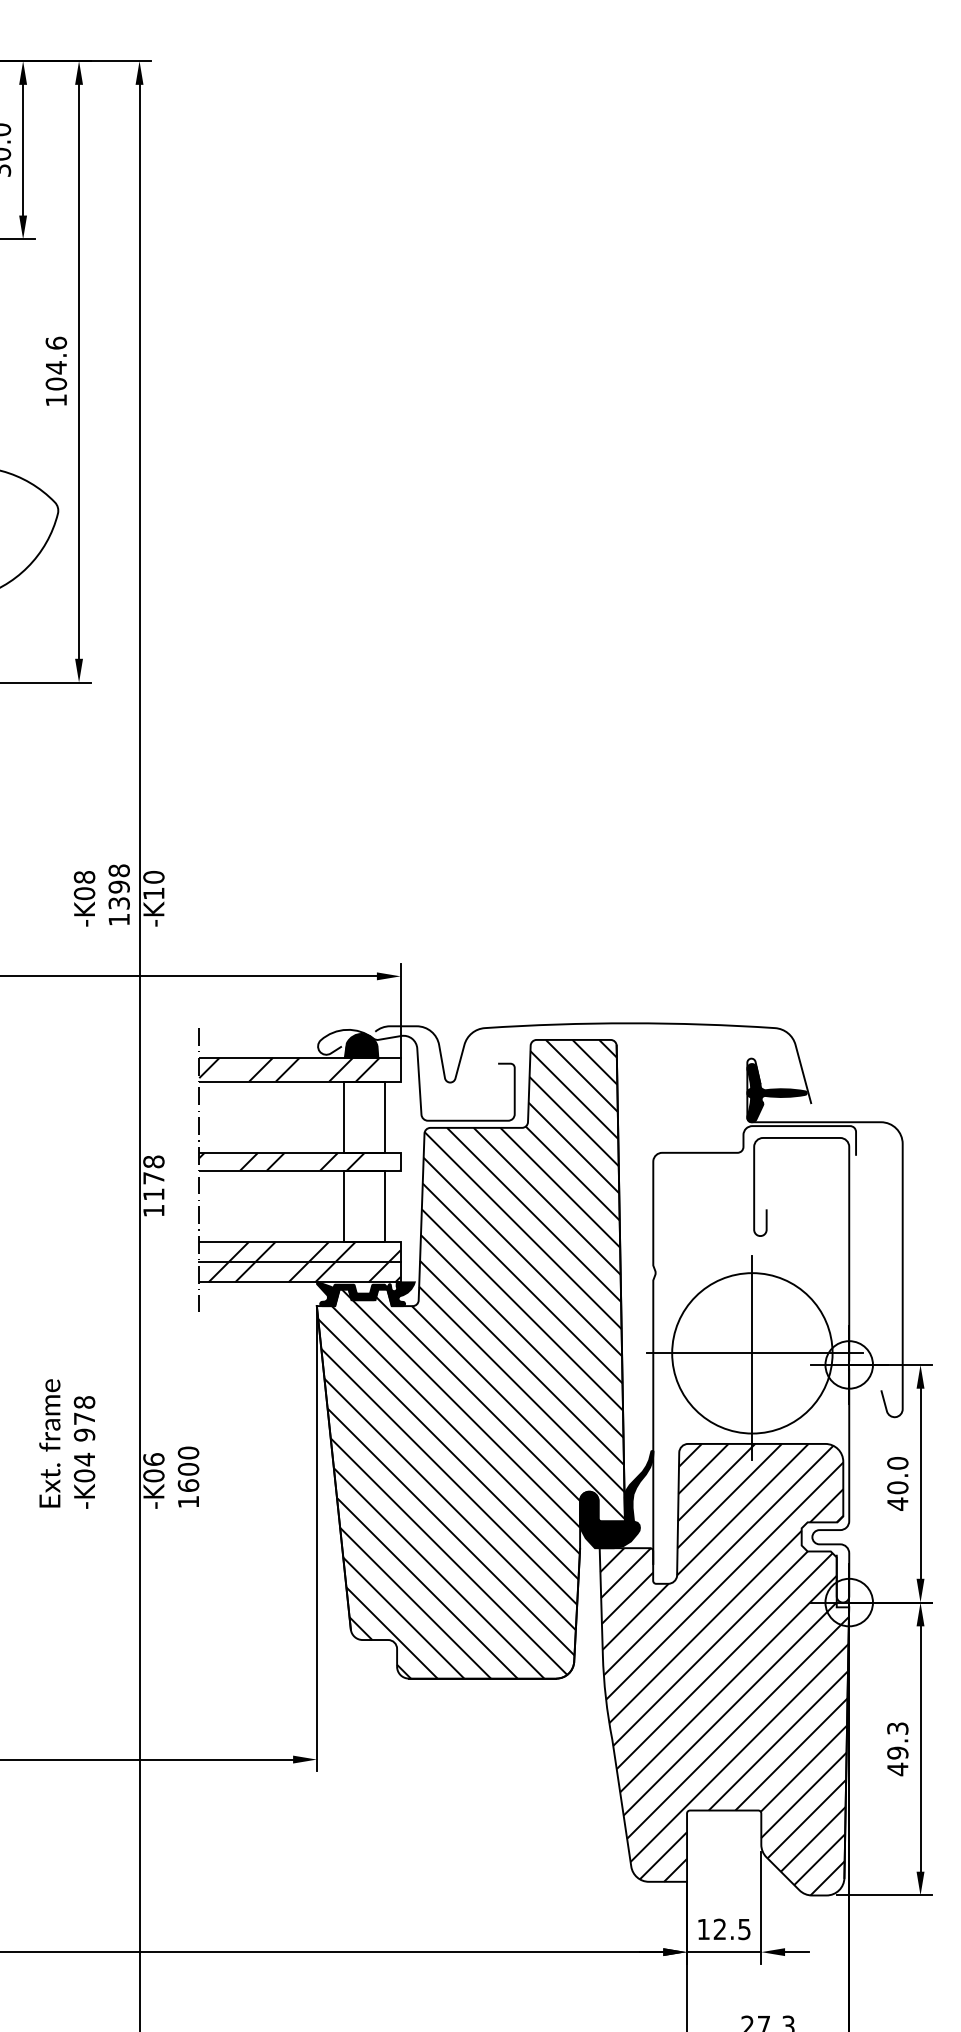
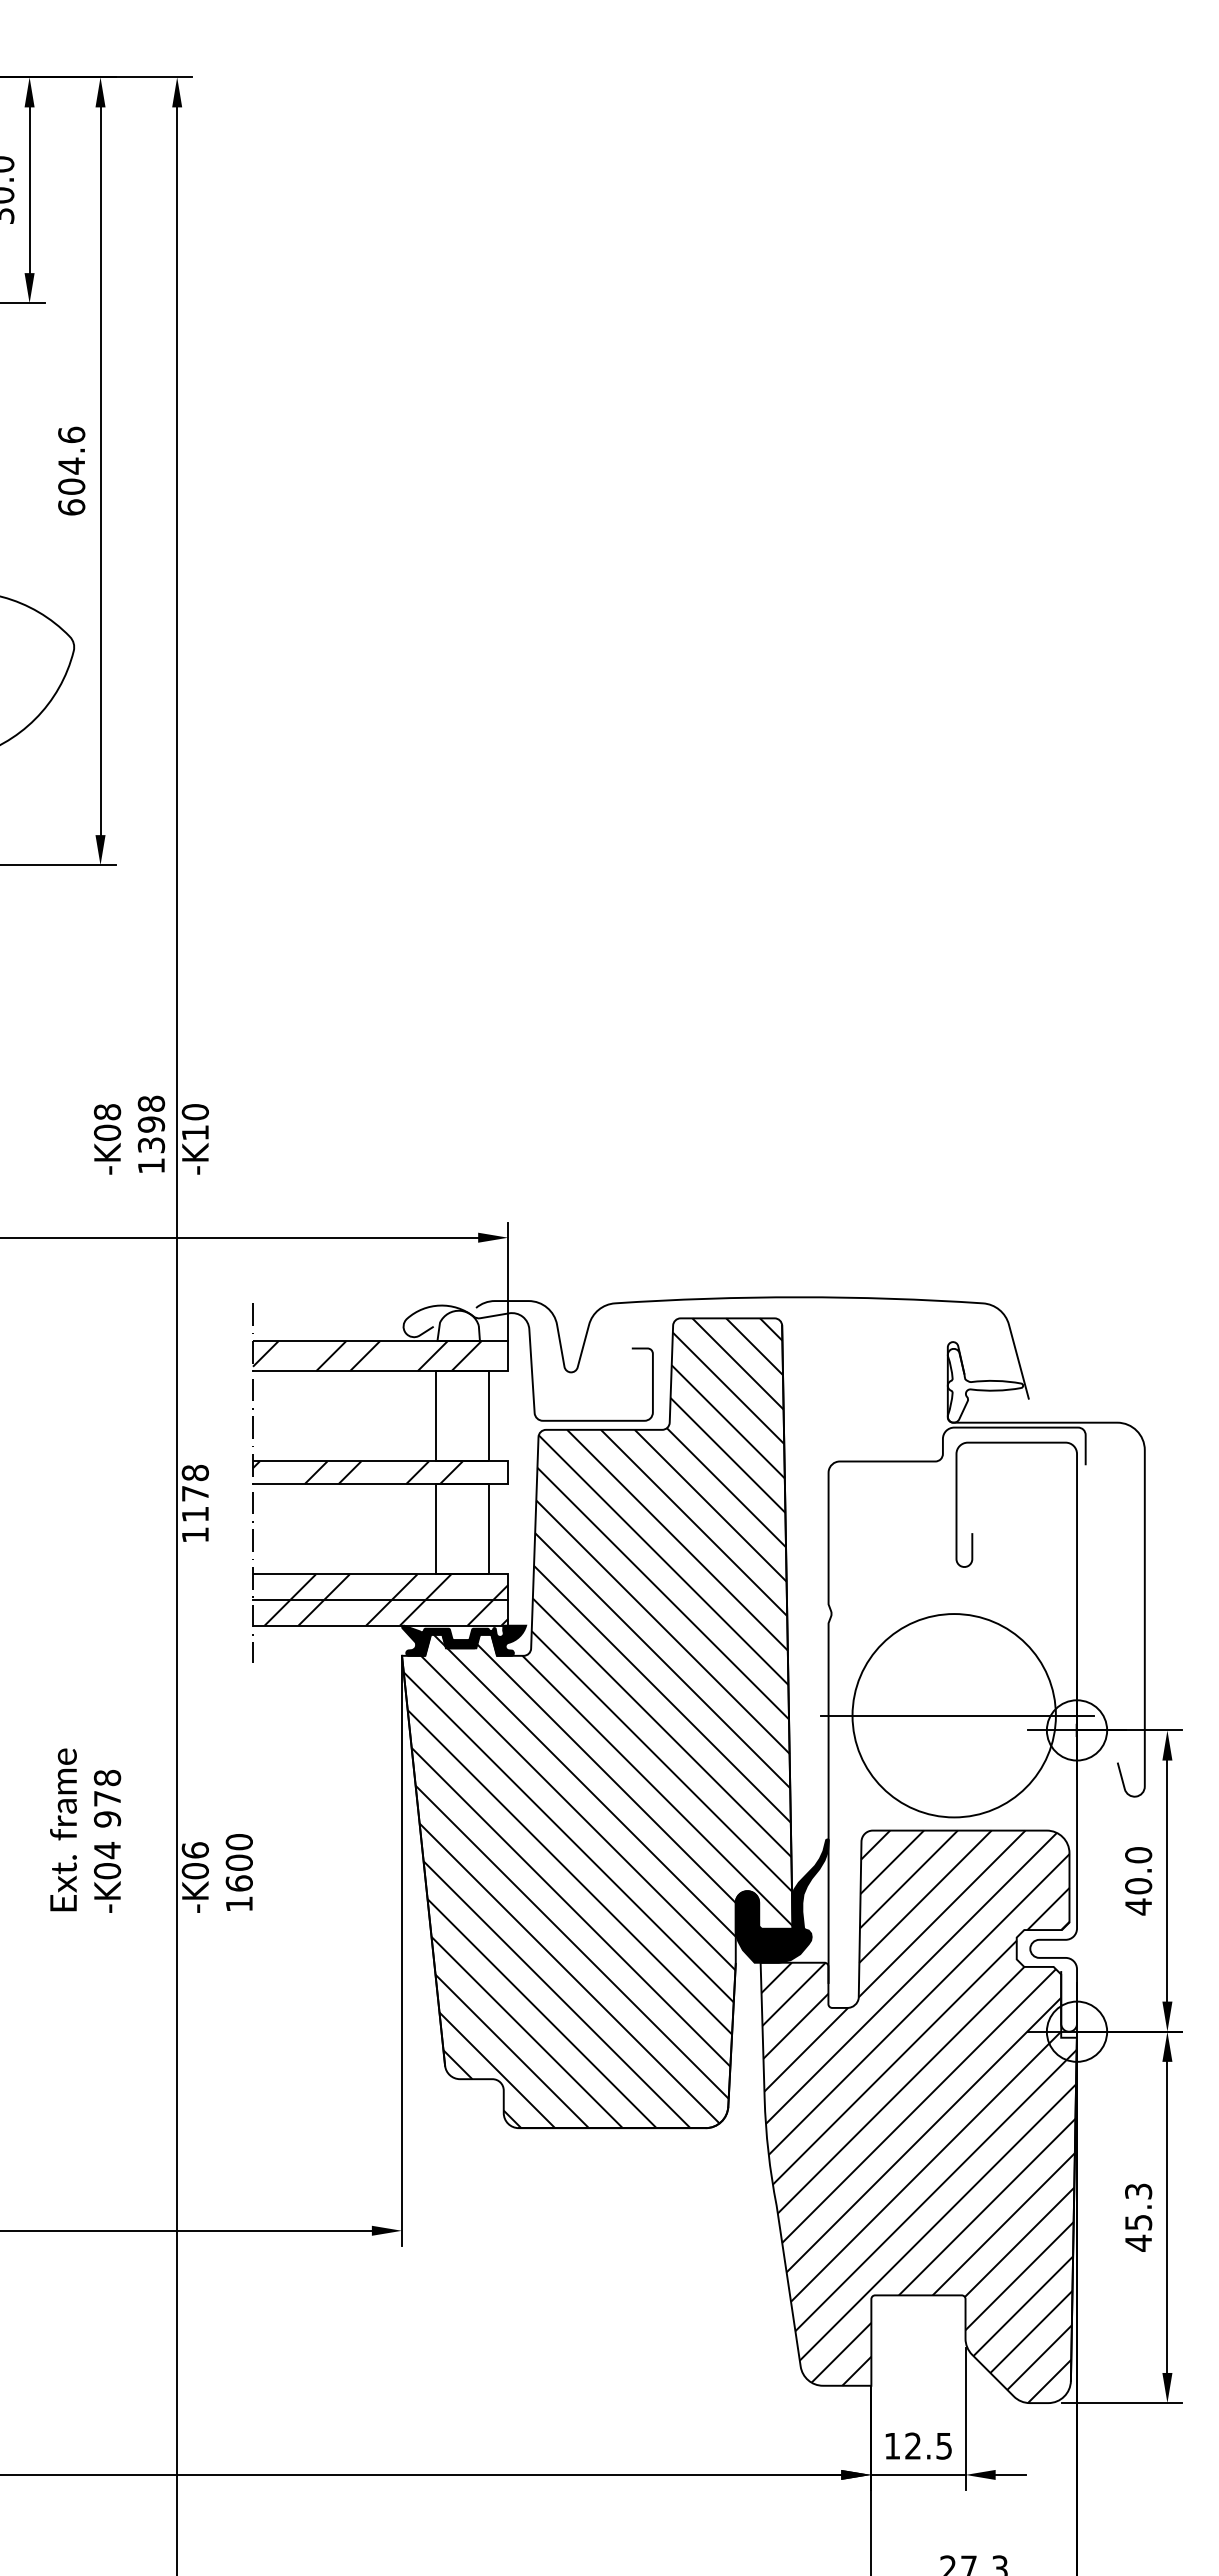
text: (56, 400) -> (71, 507), 104.6 -> 604.6
fill: (361, 1045) -> (458, 1325), removed
fill: (777, 1092) -> (985, 1385), removed
line: (752, 1357) -> (954, 1721), removed
text: (897, 1753) -> (1138, 2222), 49.3 -> 45.3

